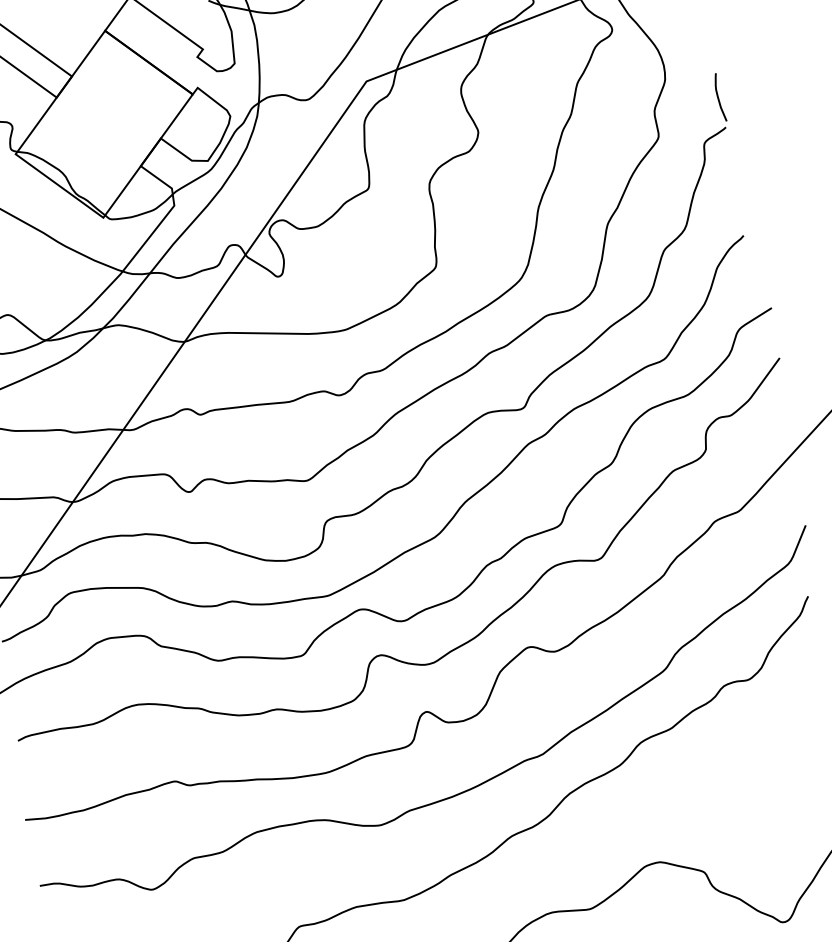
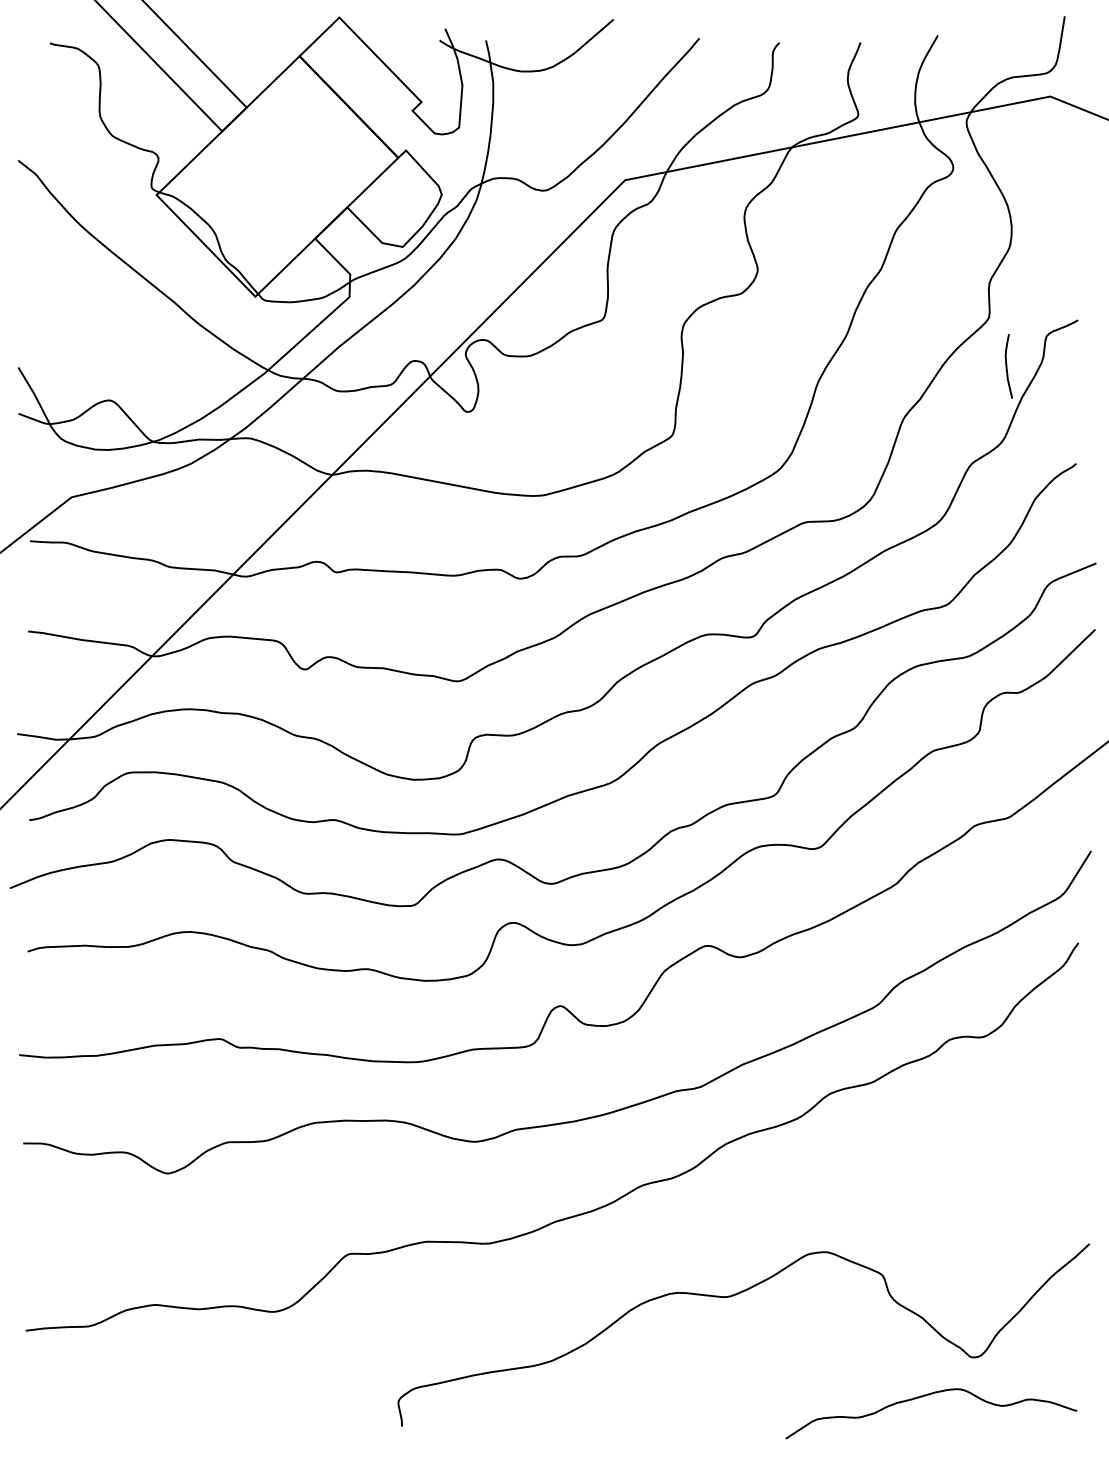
curve: (718, 97) -> (1007, 366), moved

